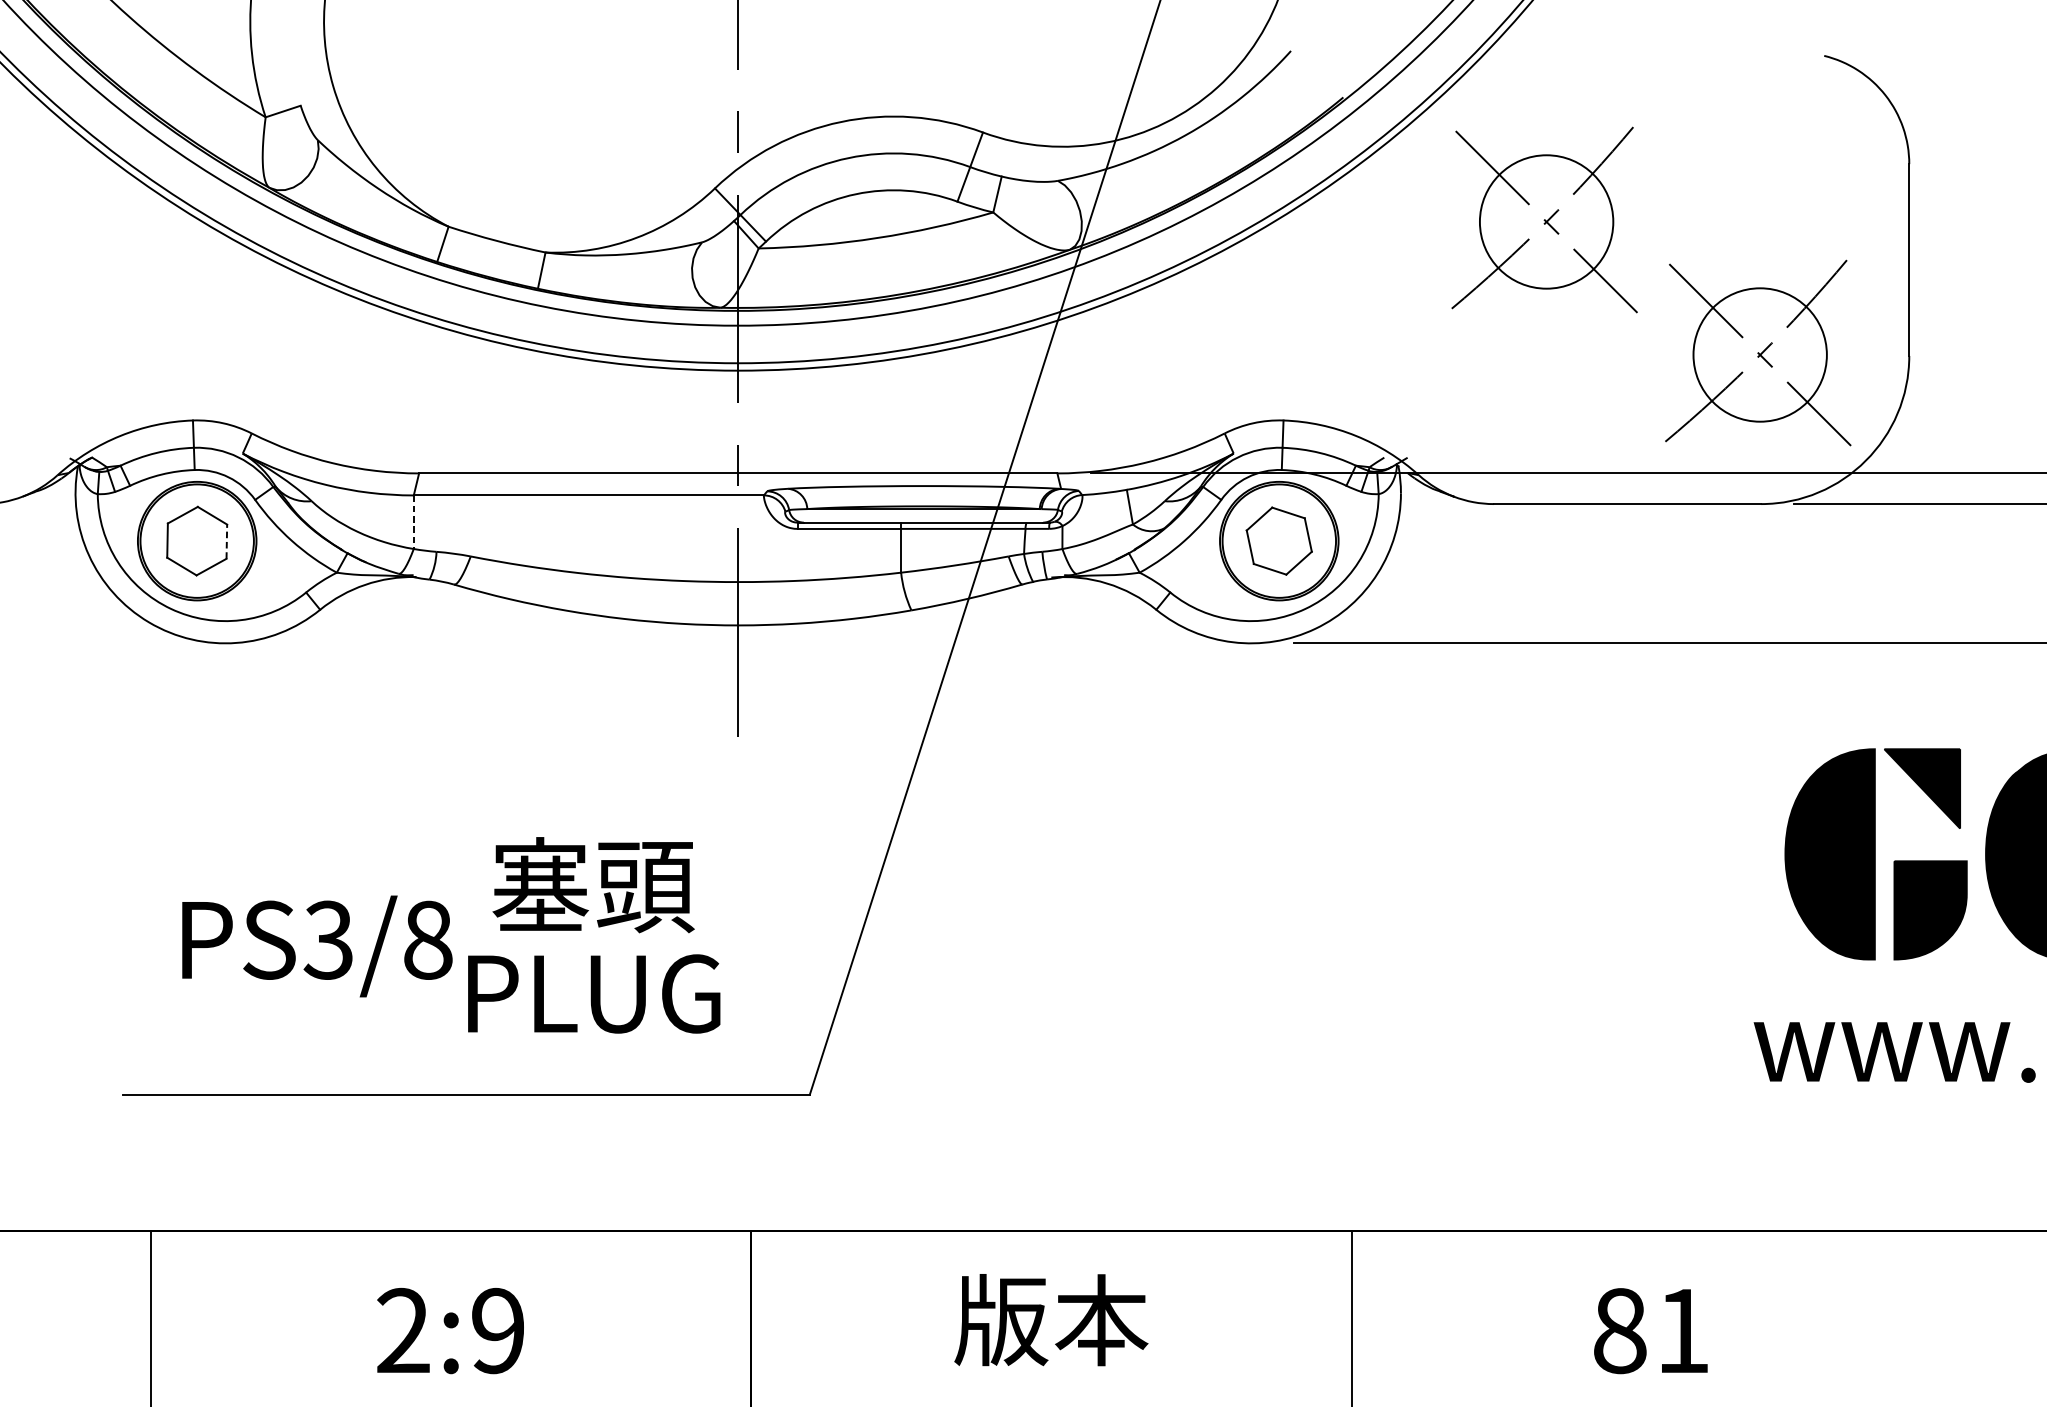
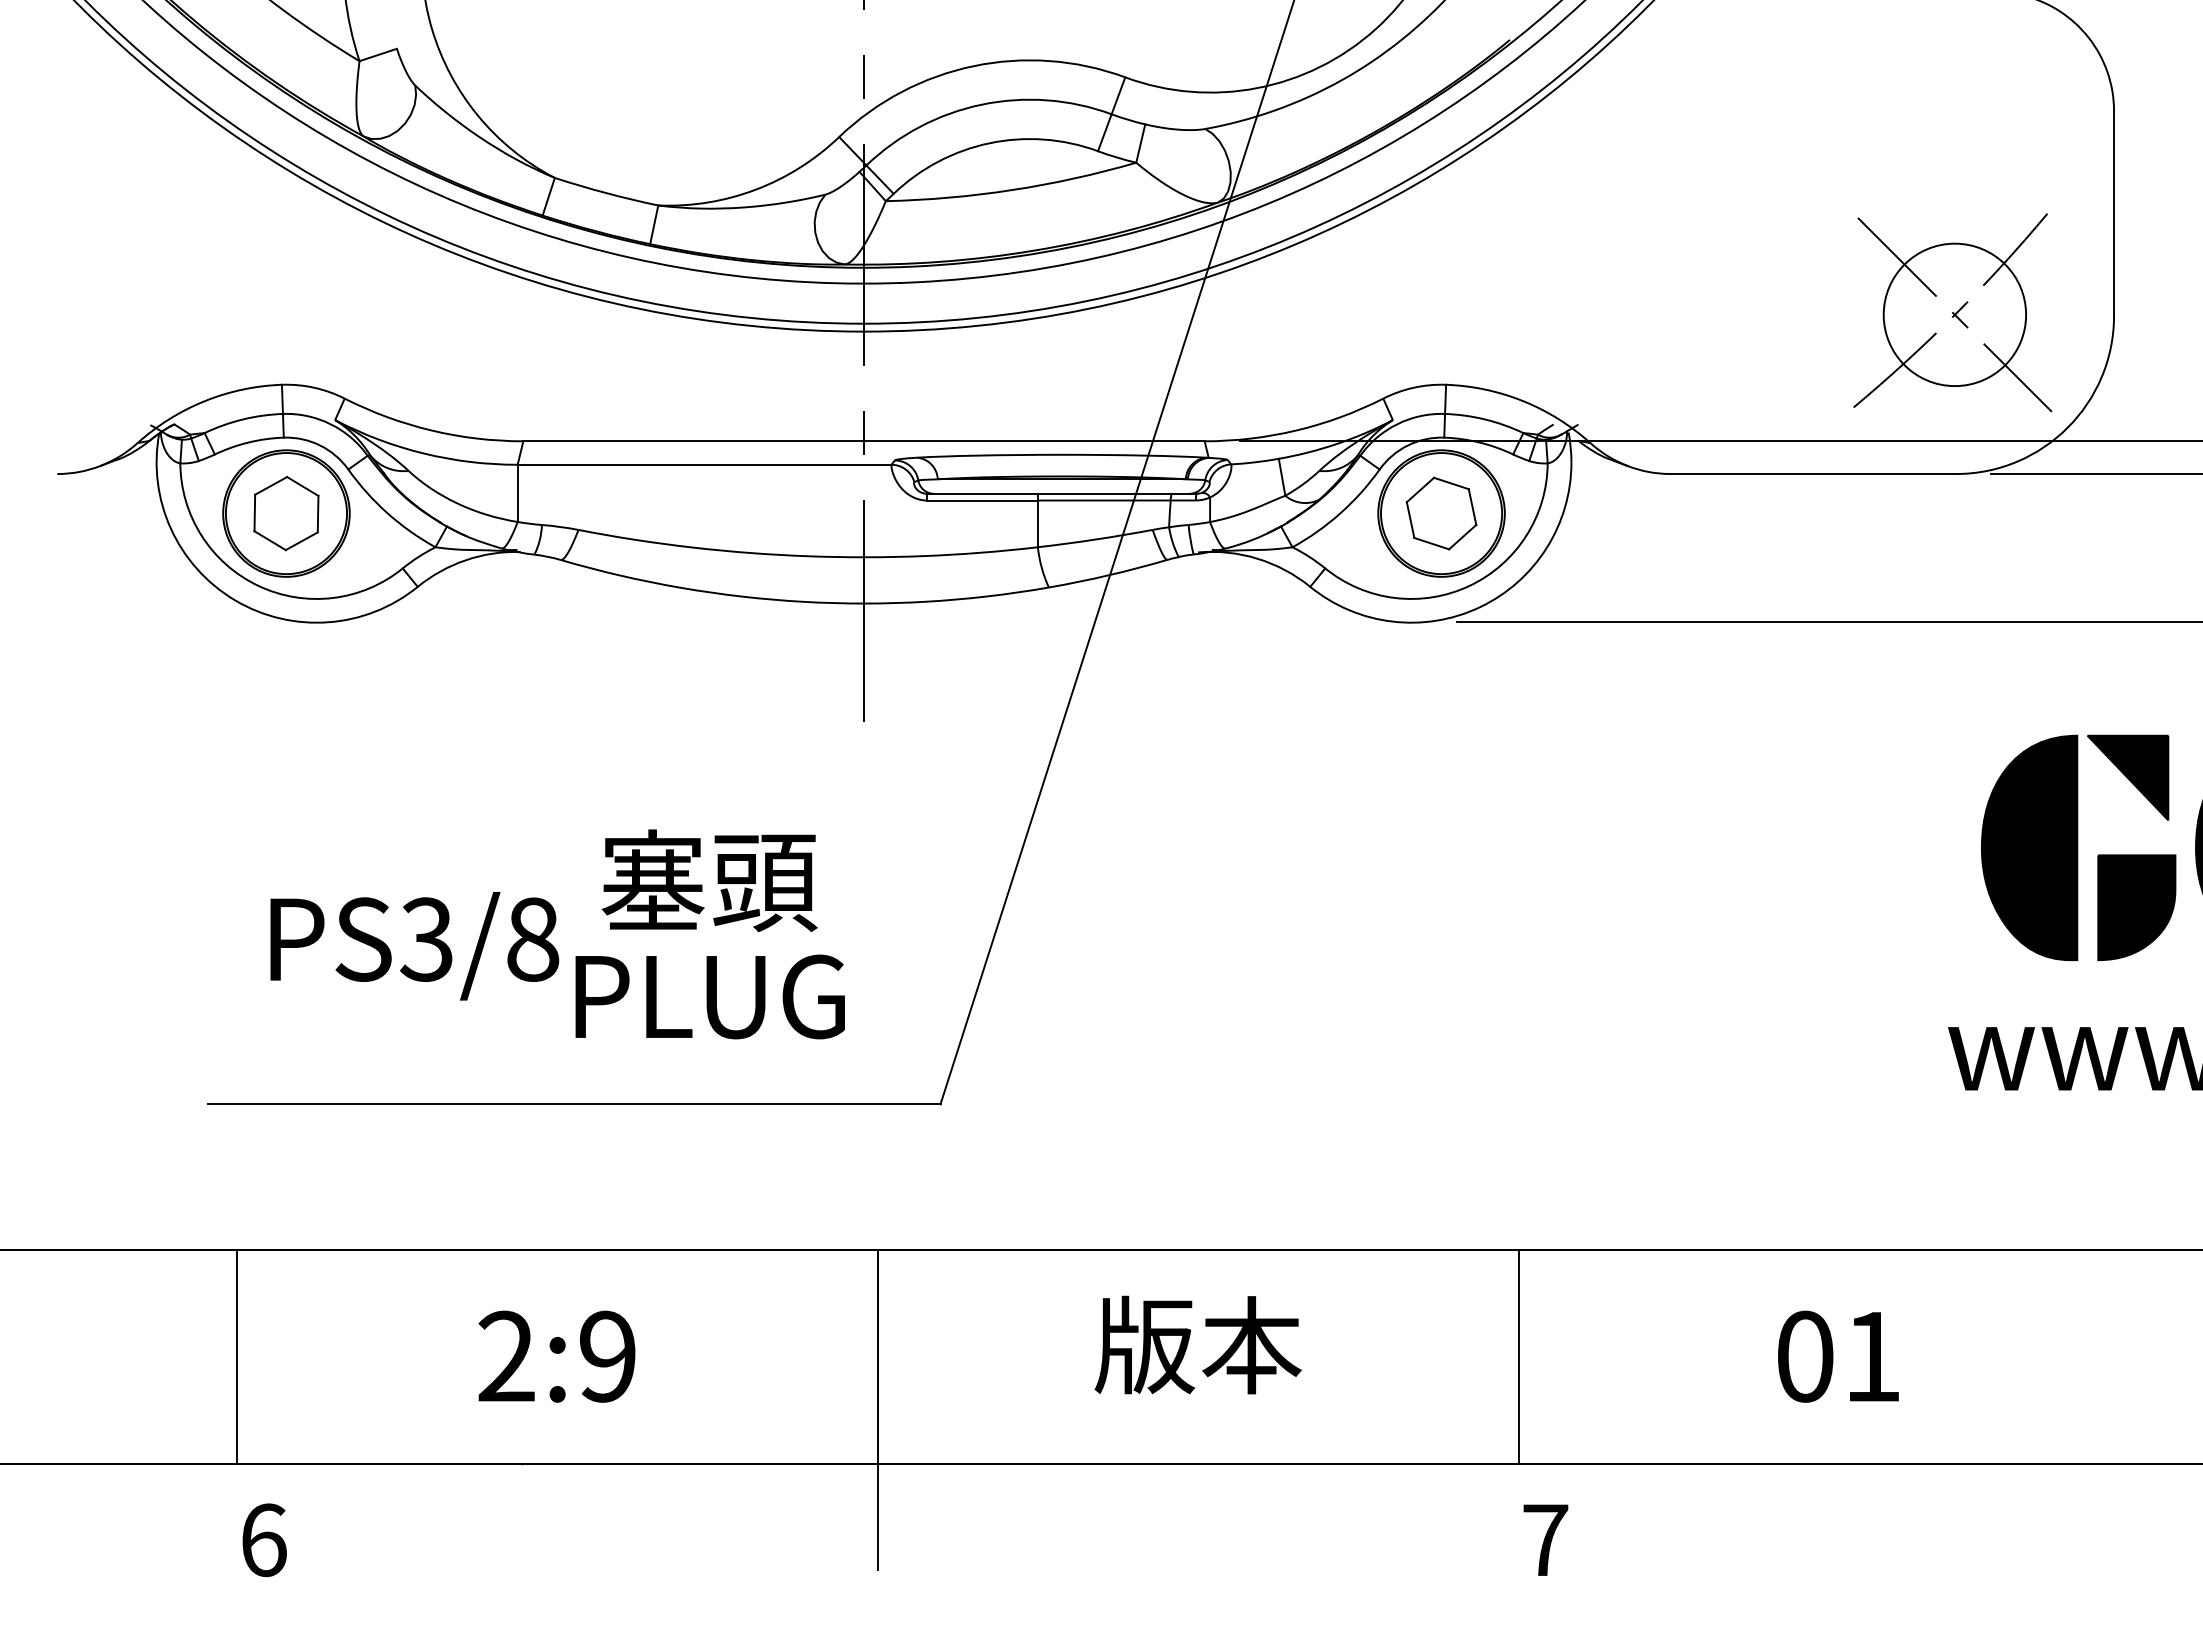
part: (1544, 219) -> (1724, 170), removed
line: (413, 522) -> (517, 493), dashed -> solid
line: (227, 541) -> (318, 513), dashed -> solid
text: (1620, 1330) -> (1805, 1356), 81 -> 01

